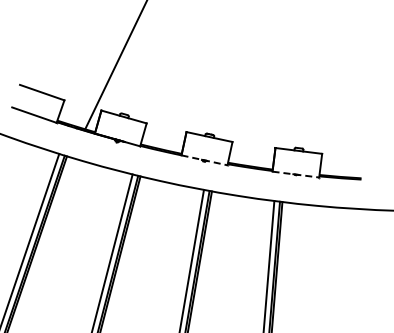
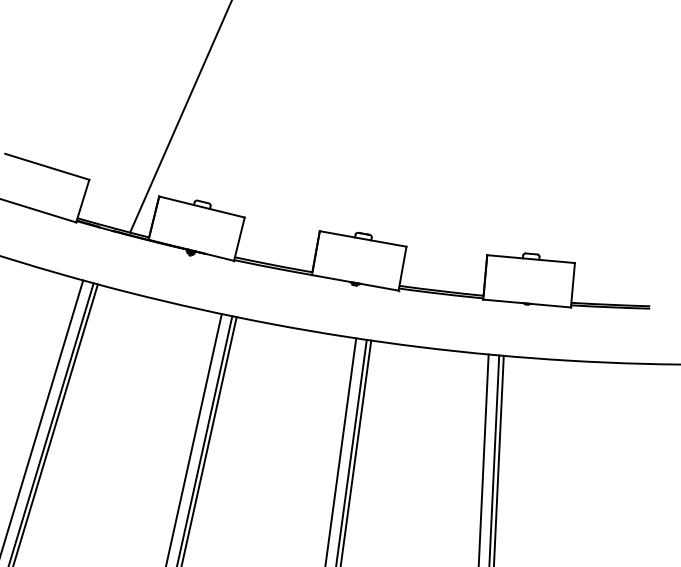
line: (204, 160) -> (355, 283), dashed -> solid
line: (295, 174) -> (526, 303), dashed -> solid

